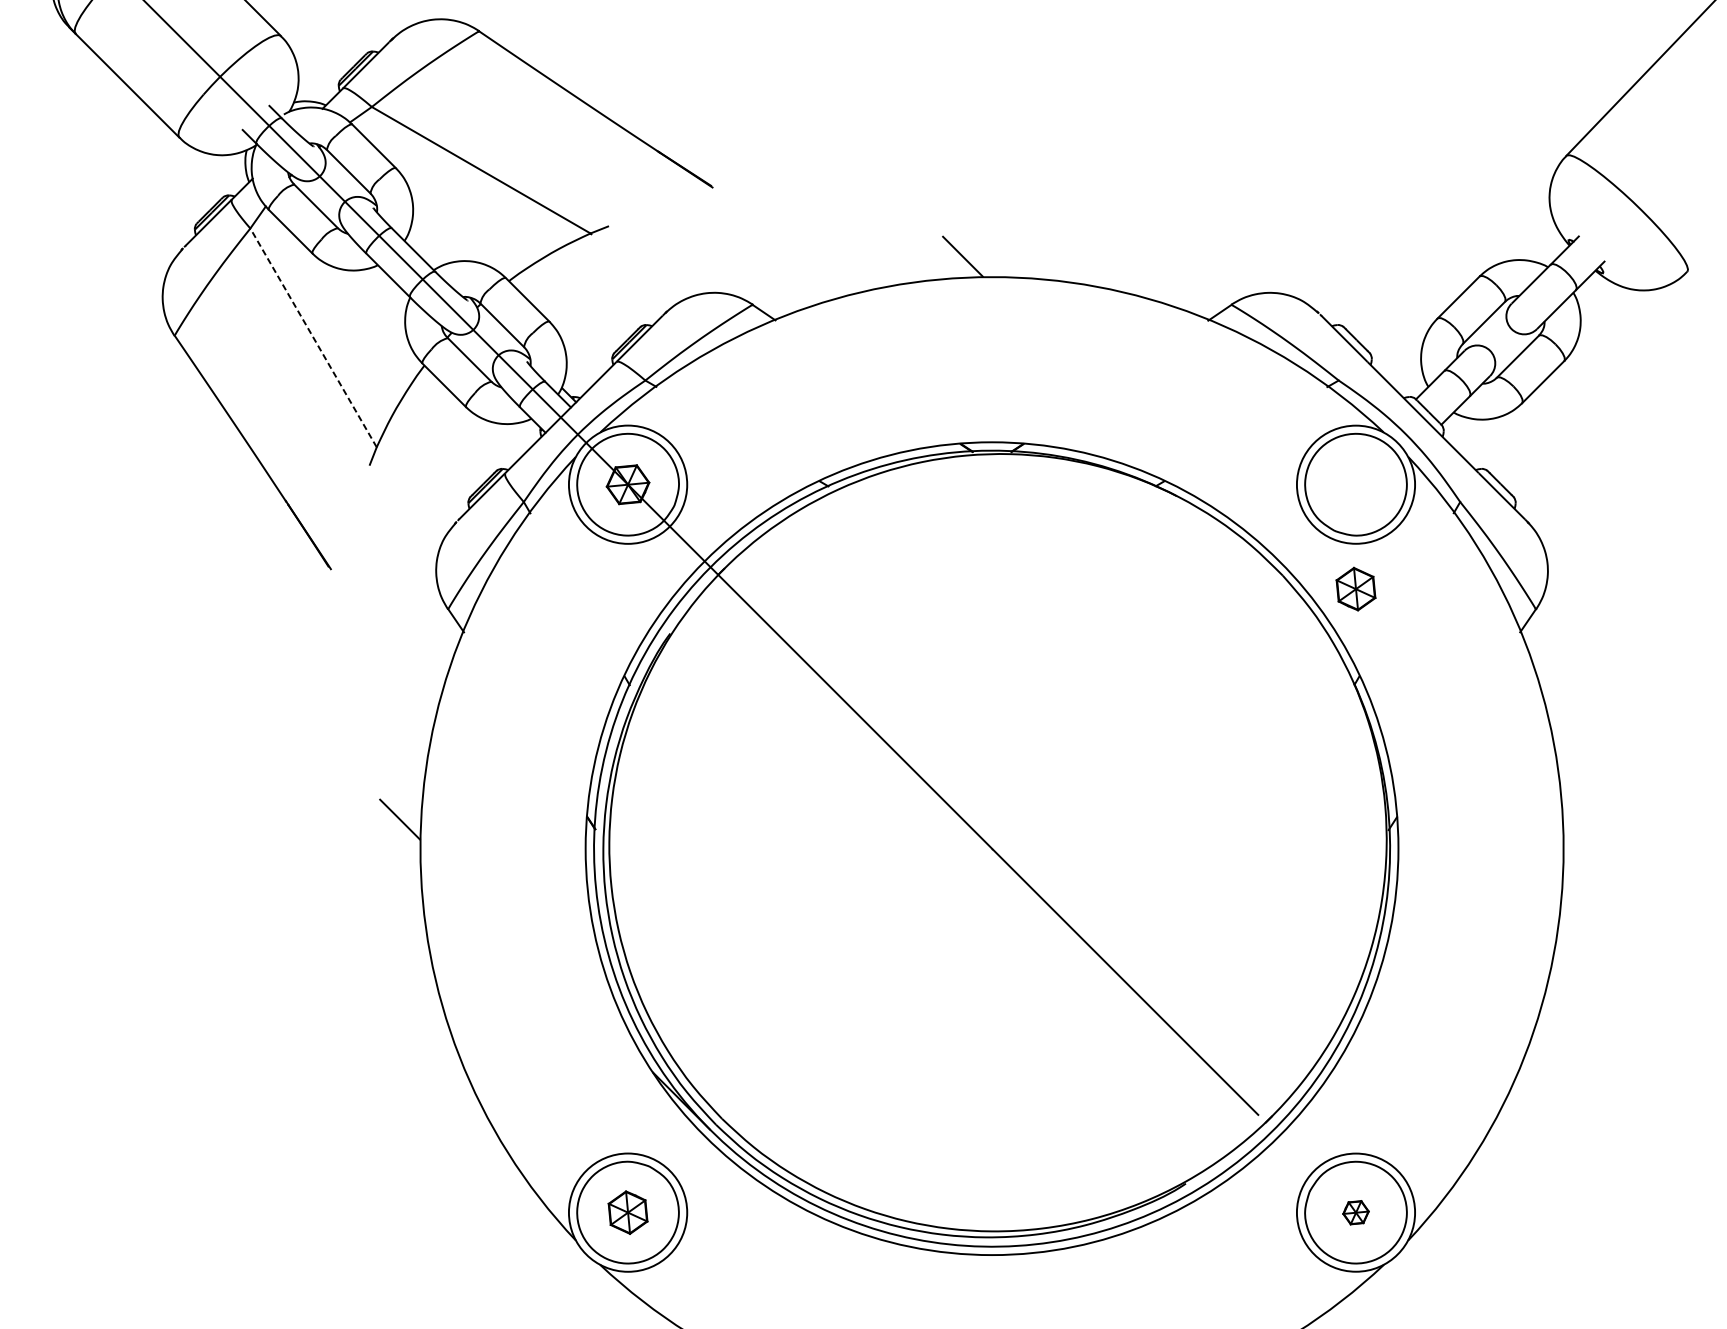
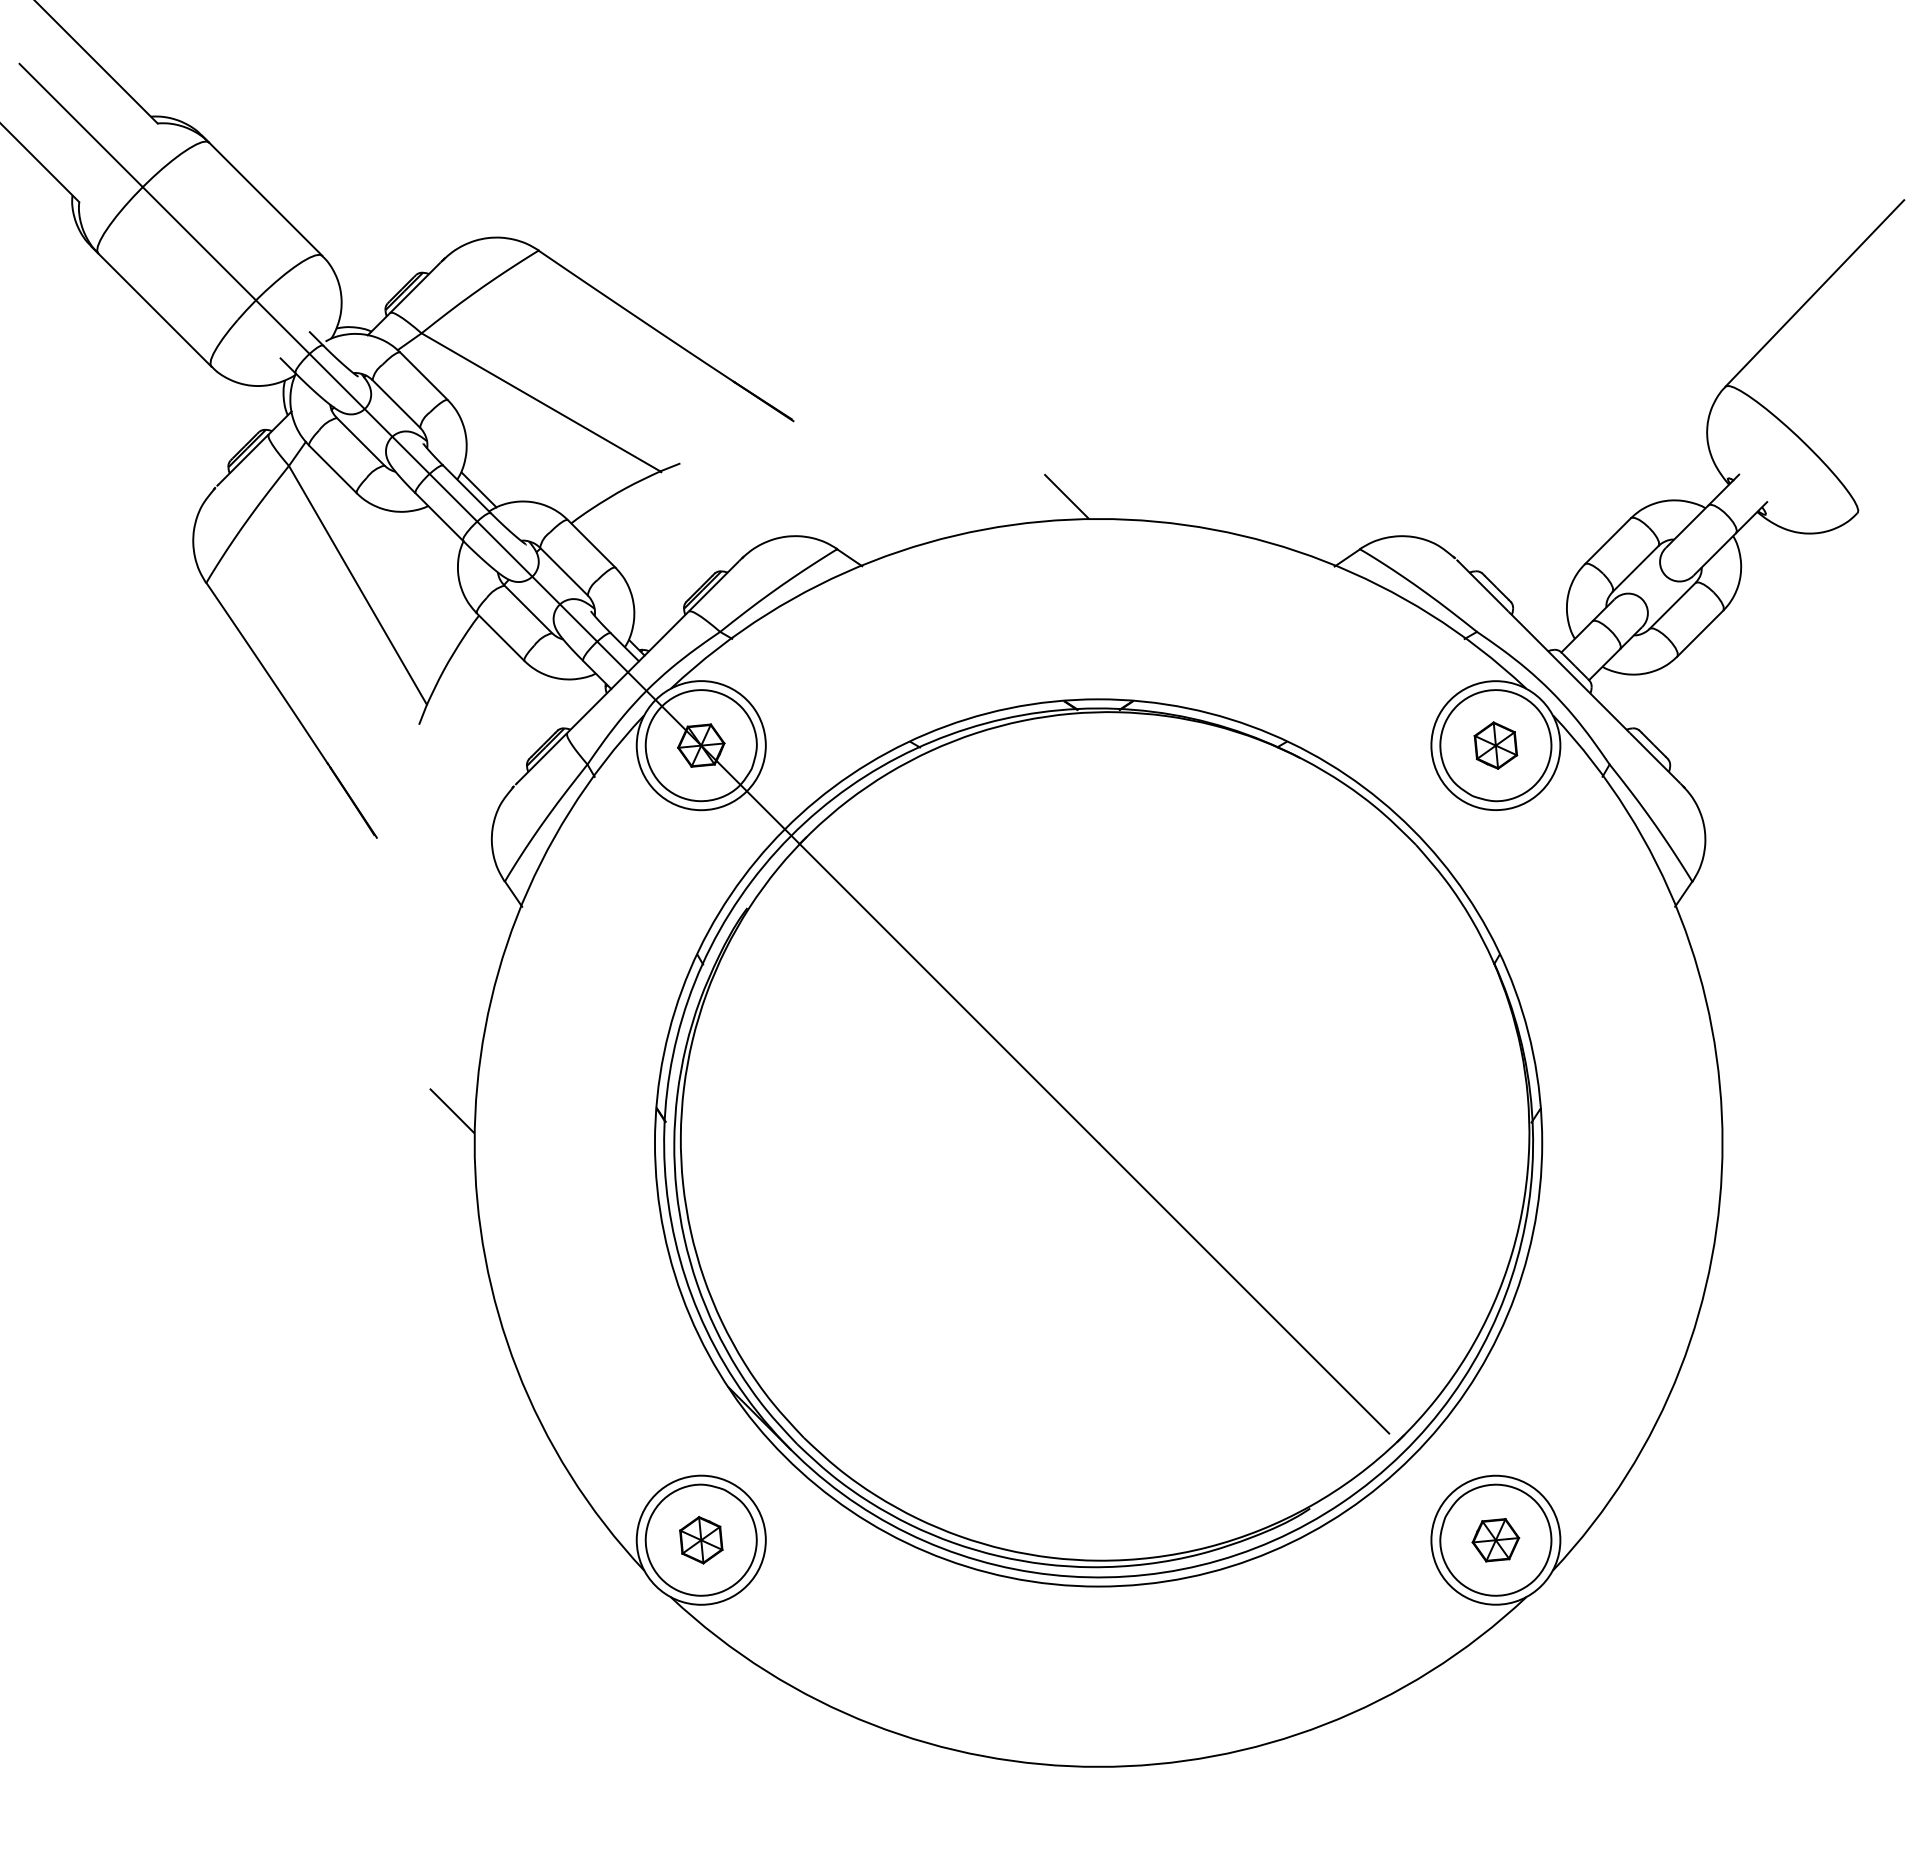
line: (423, 250) -> (478, 489), added
line: (313, 338) -> (357, 585), dashed -> solid
part: (1355, 589) -> (1495, 745), moved
part: (1355, 1212) -> (1495, 1540), size x1.67

